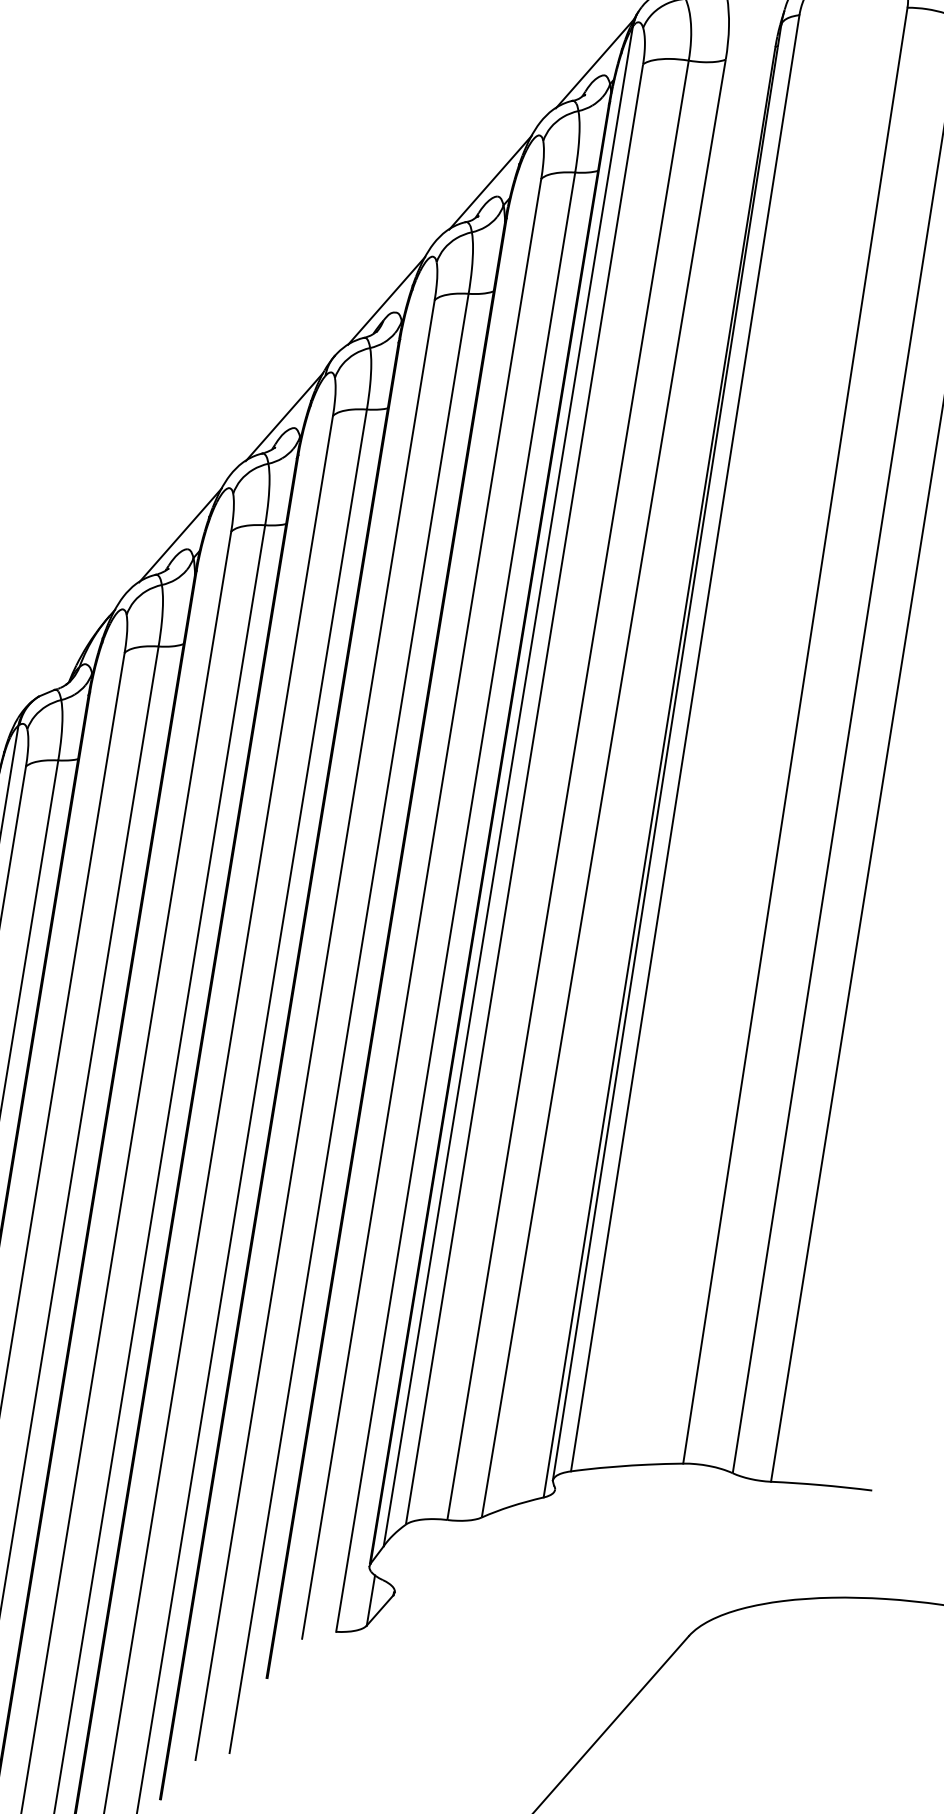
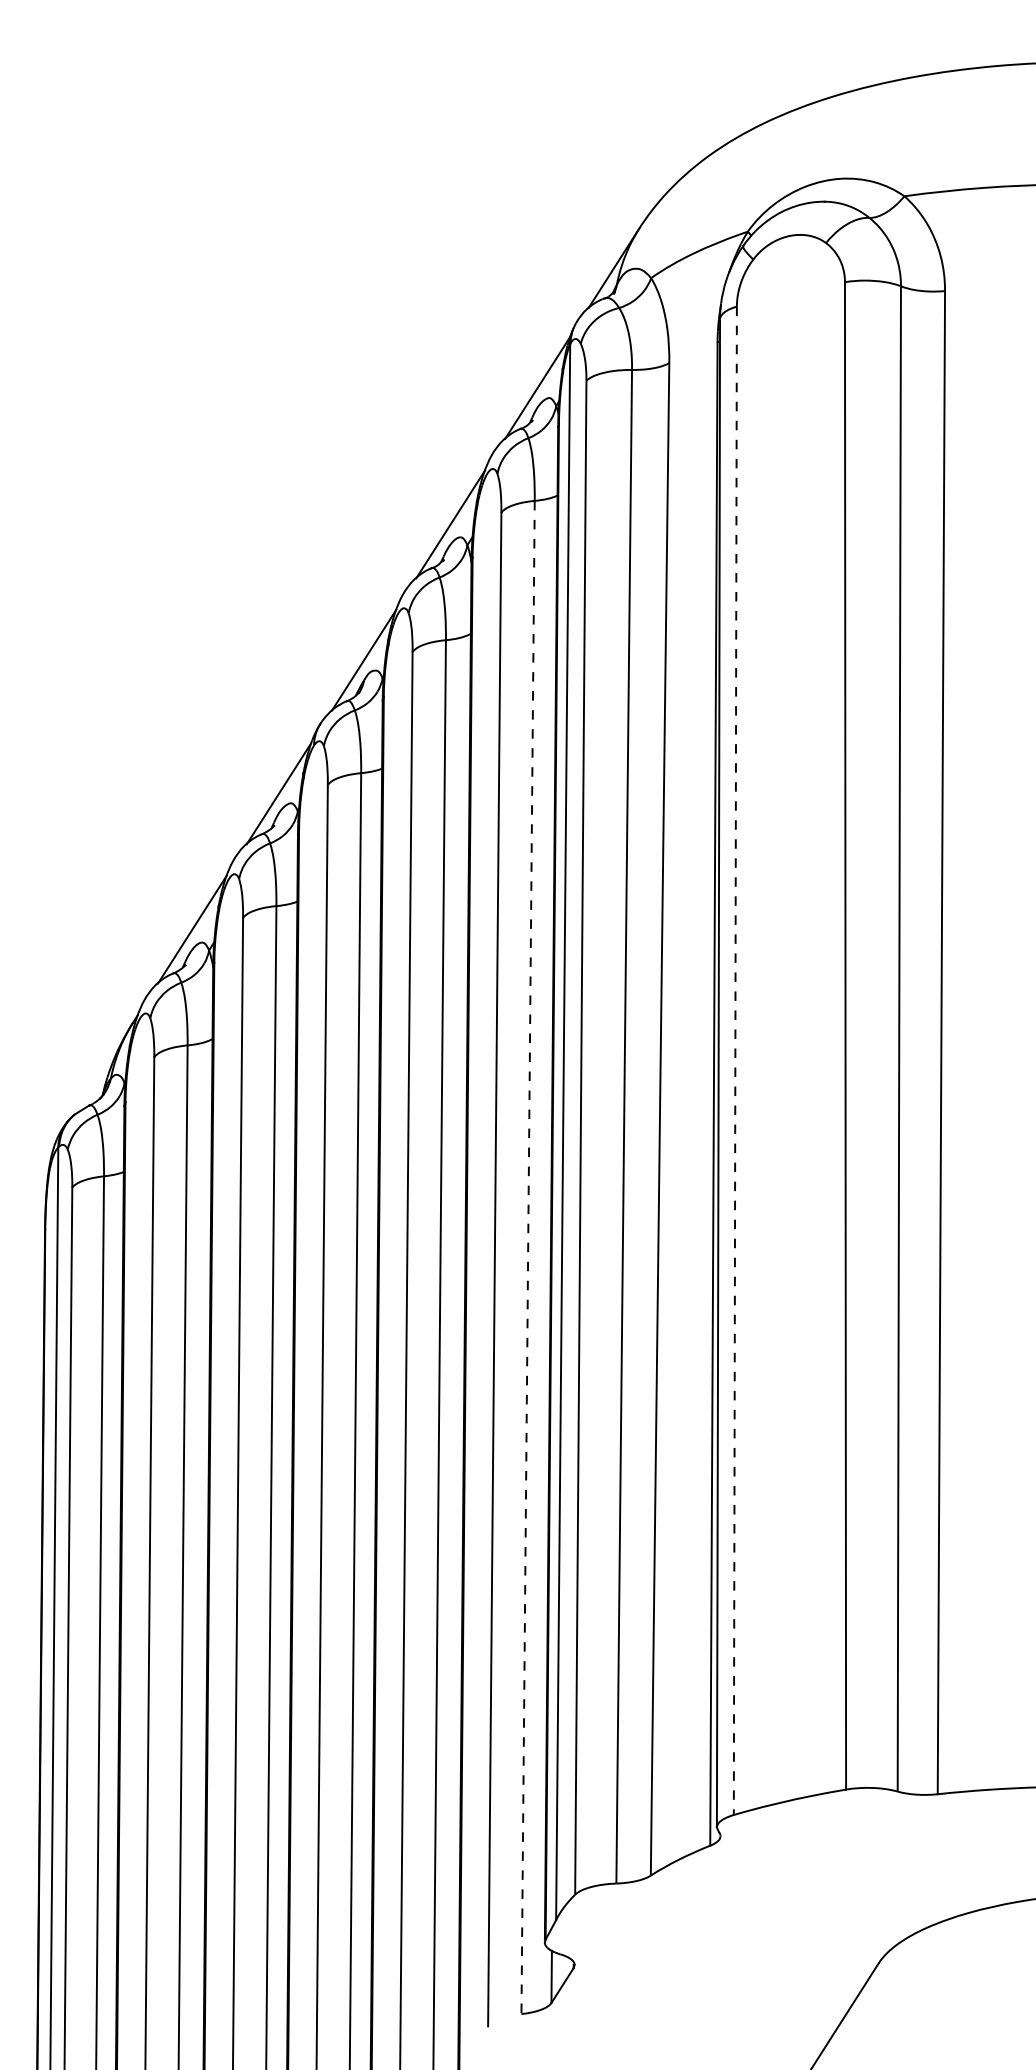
line: (685, 743) -> (735, 1061), solid -> dashed
line: (456, 902) -> (528, 1257), solid -> dashed

